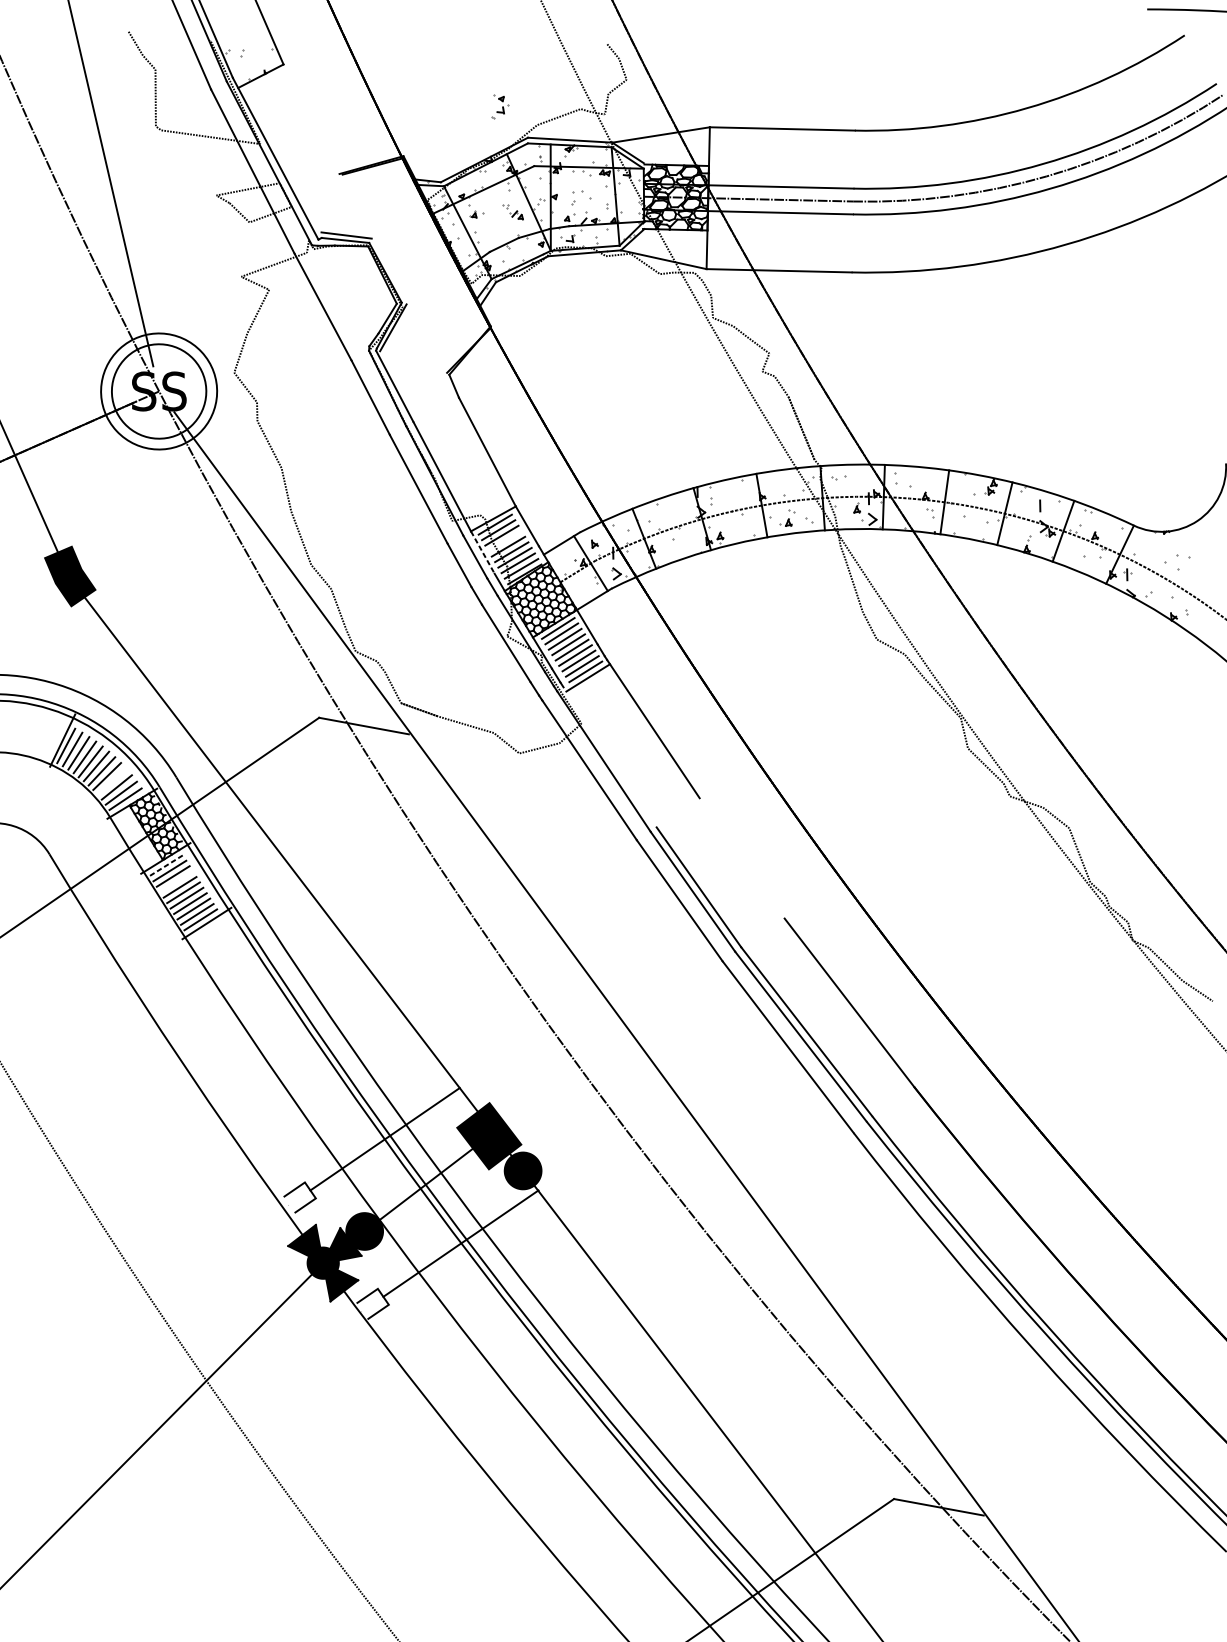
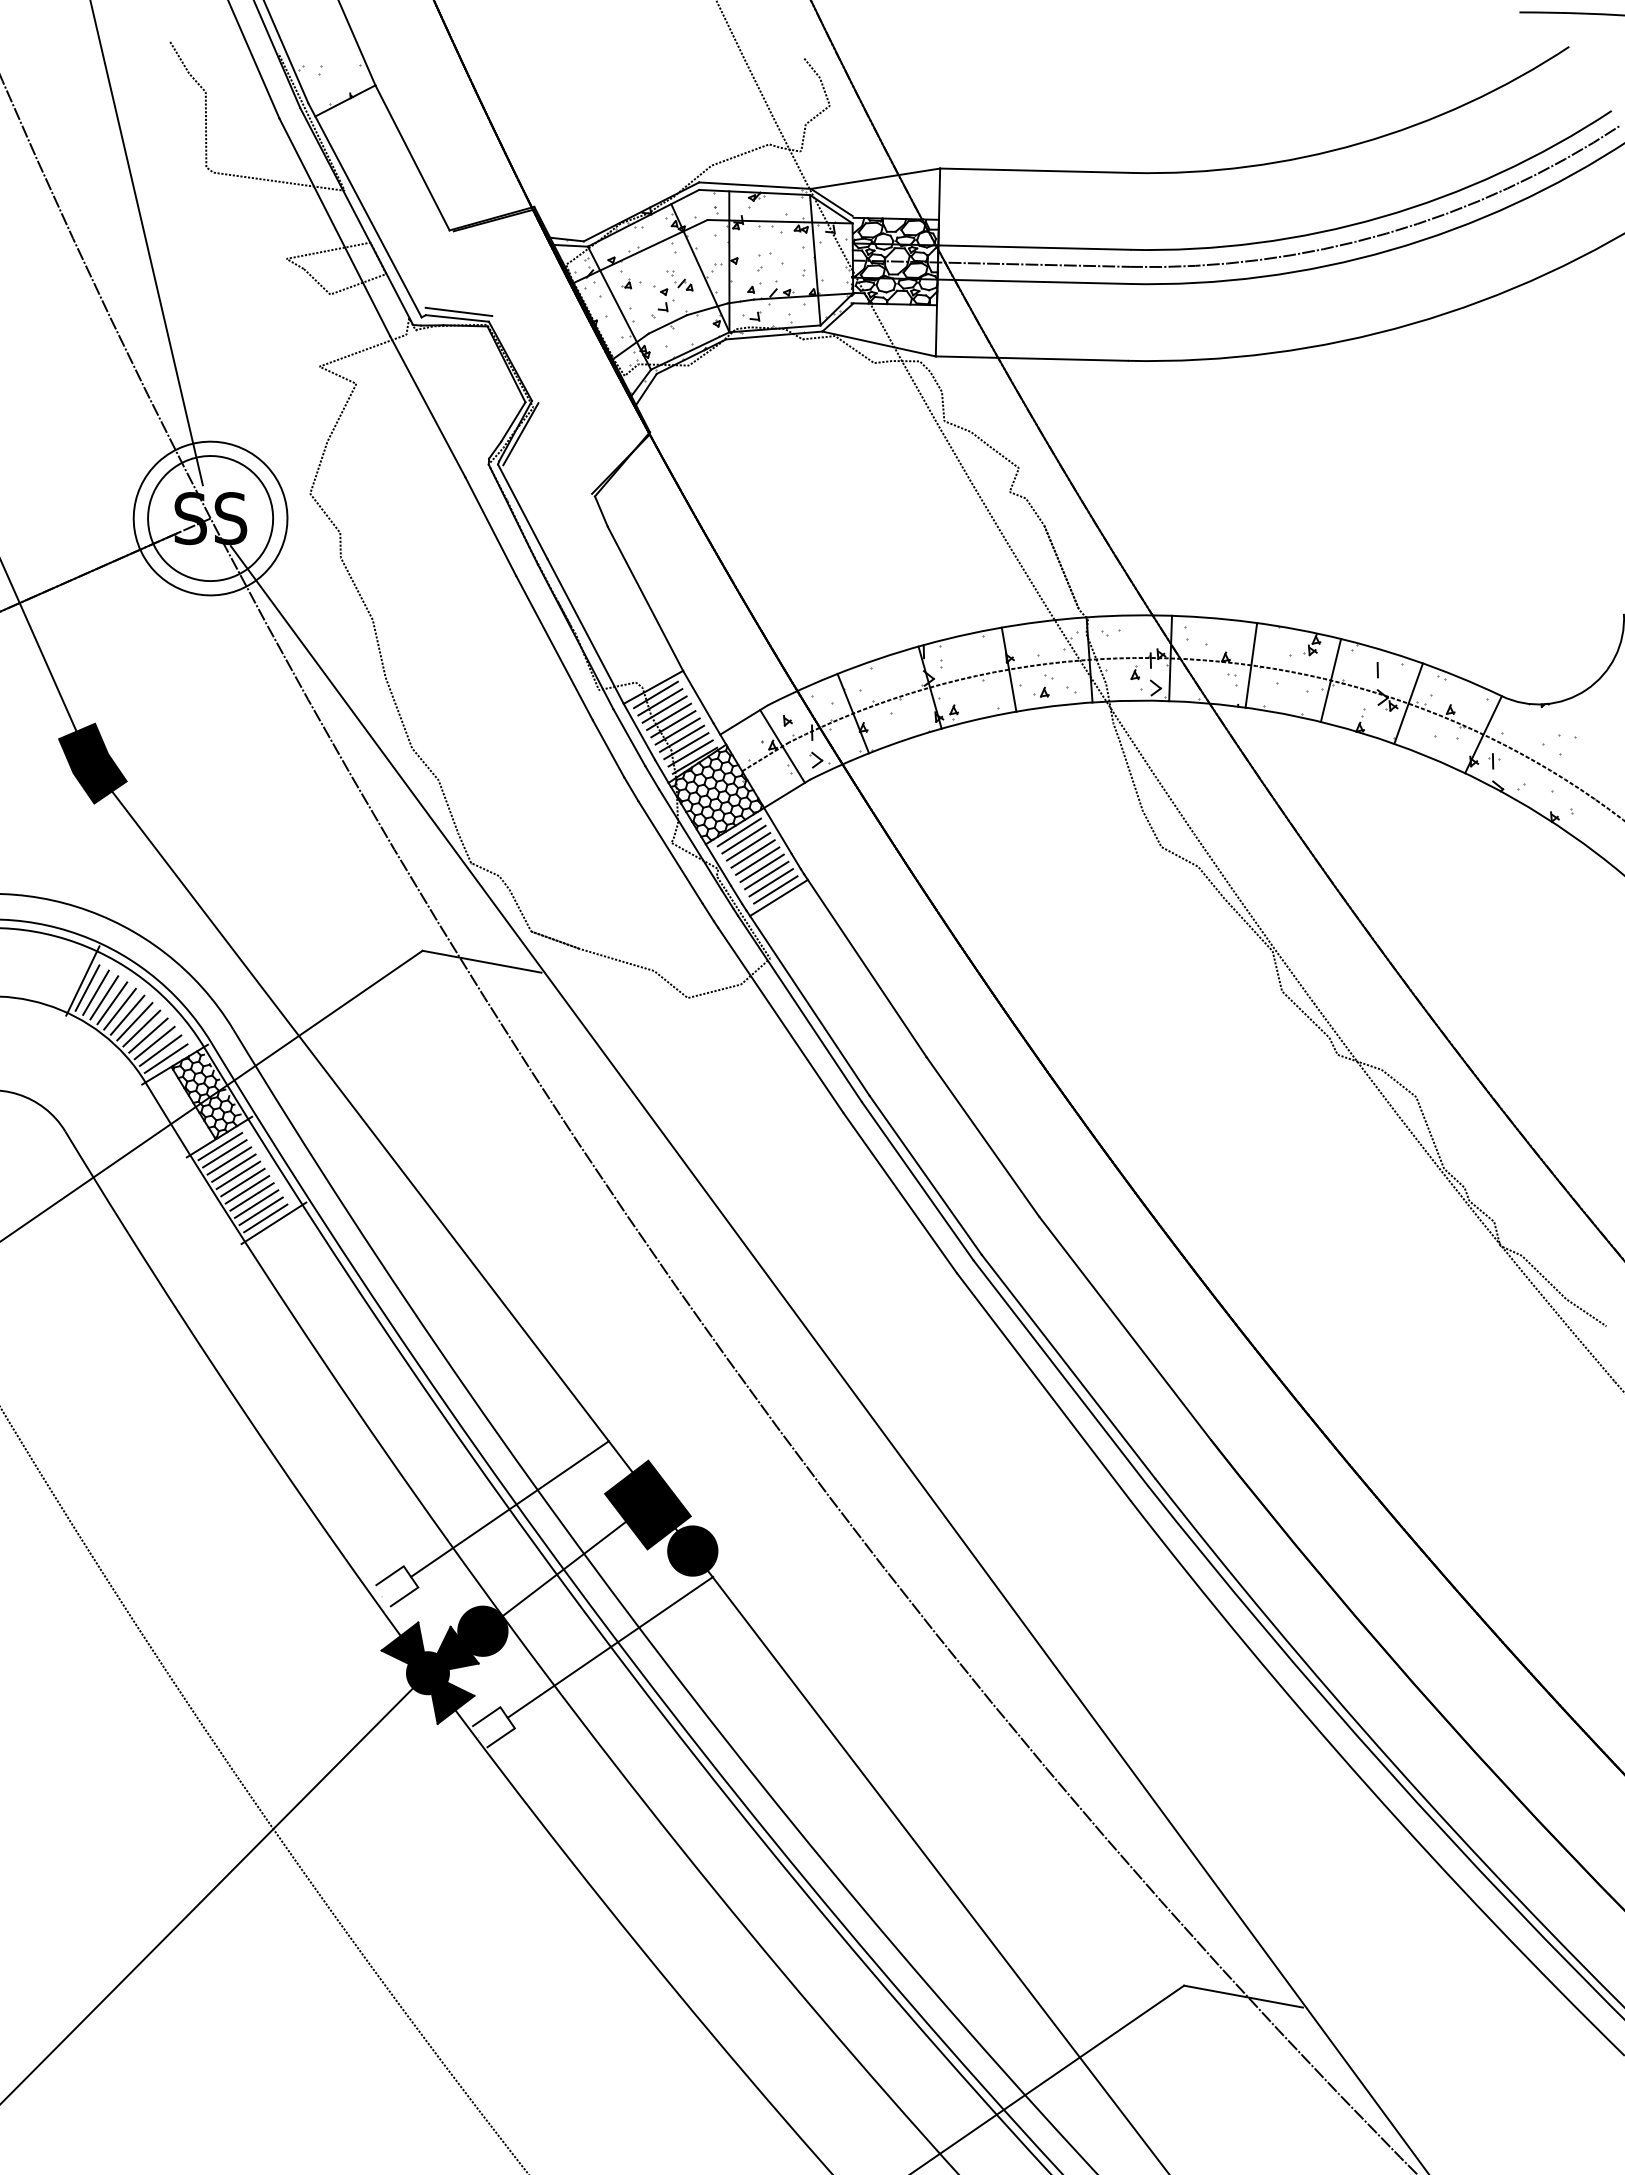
part: (500, 106) -> (662, 301), moved
line: (311, 118) -> (412, 157), added
line: (505, 540) -> (669, 716), added
line: (482, 553) -> (639, 732), dashed -> solid
line: (609, 756) -> (807, 1002), added
line: (112, 781) -> (148, 1035), added
line: (741, 857) -> (982, 1136), added
line: (166, 865) -> (220, 1146), dashed -> solid
line: (176, 881) -> (233, 1167), added

